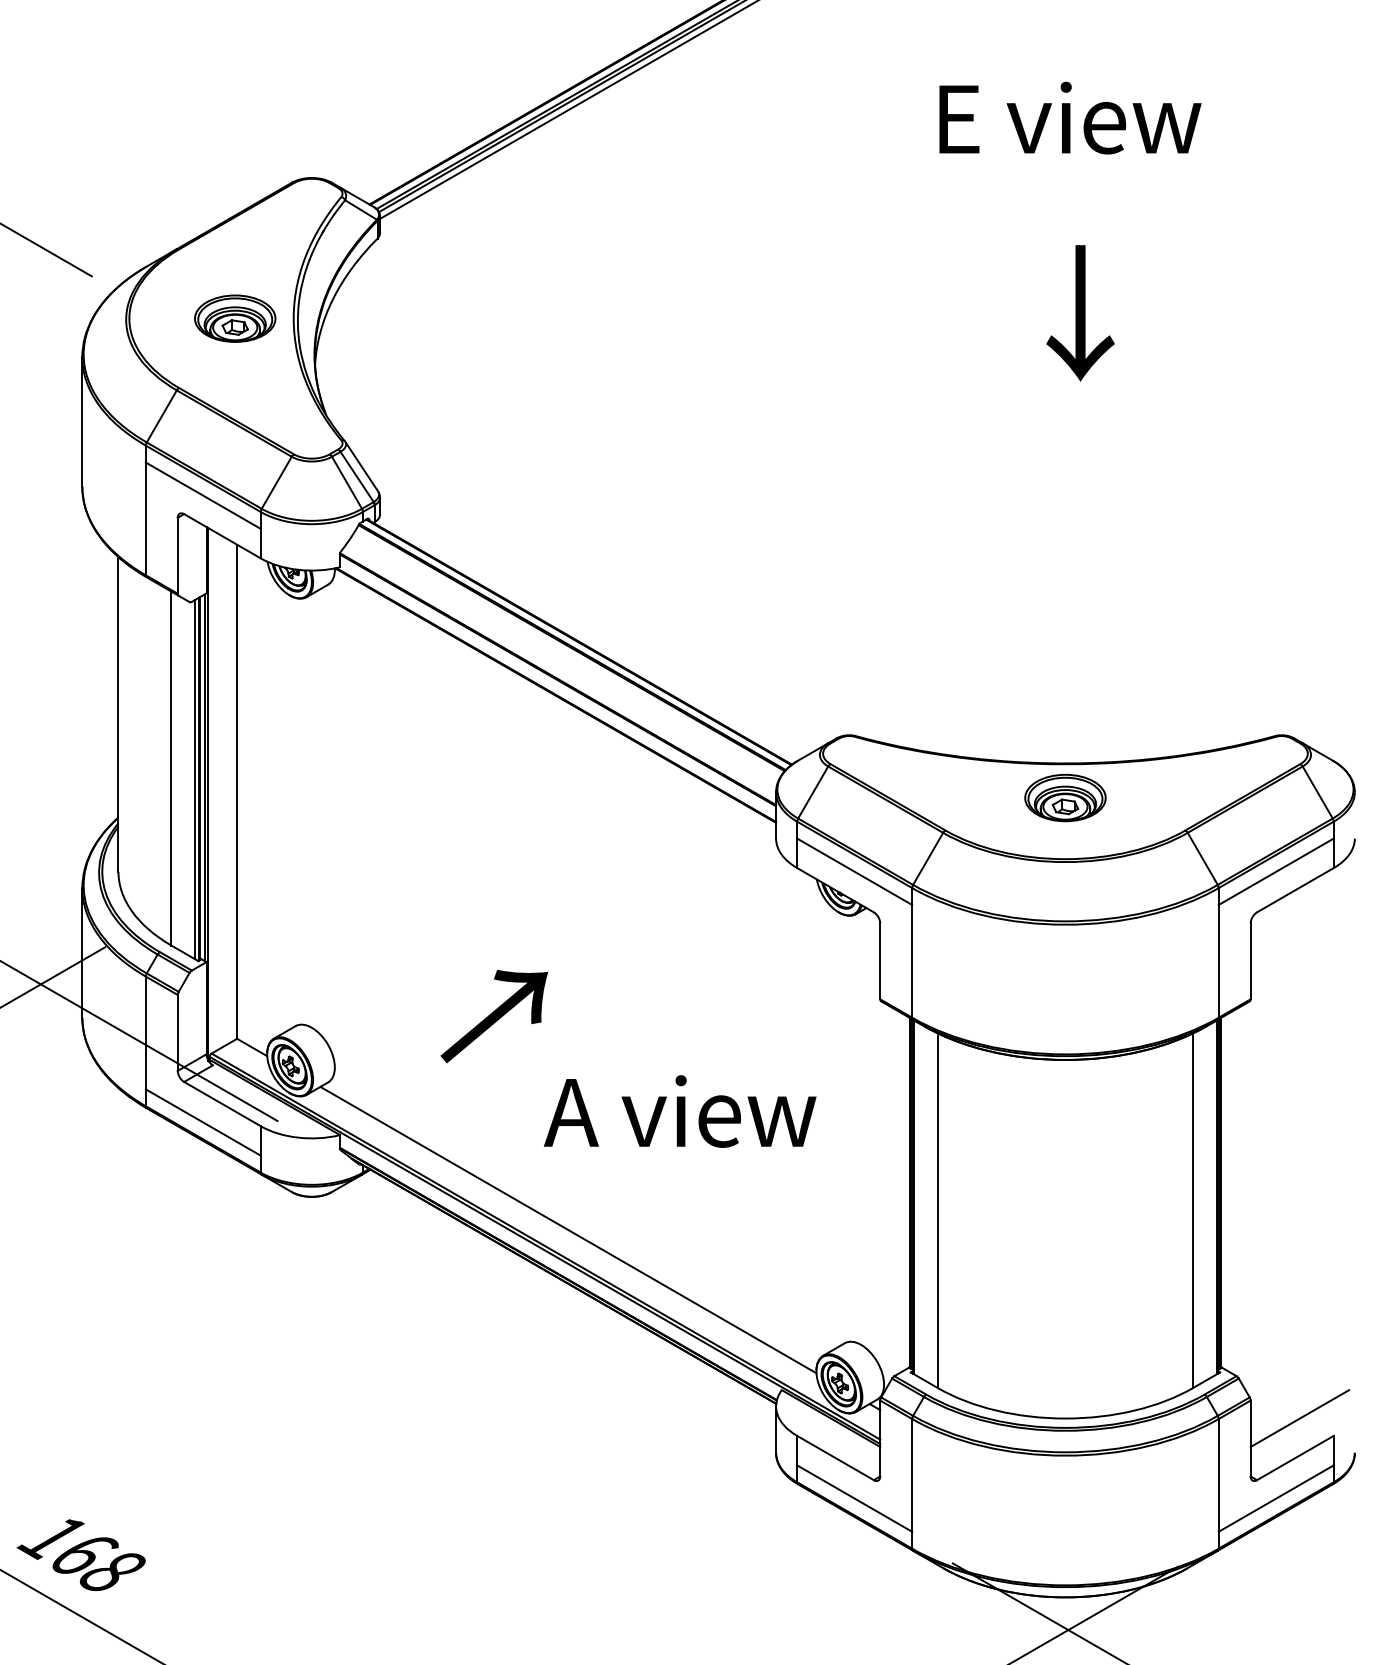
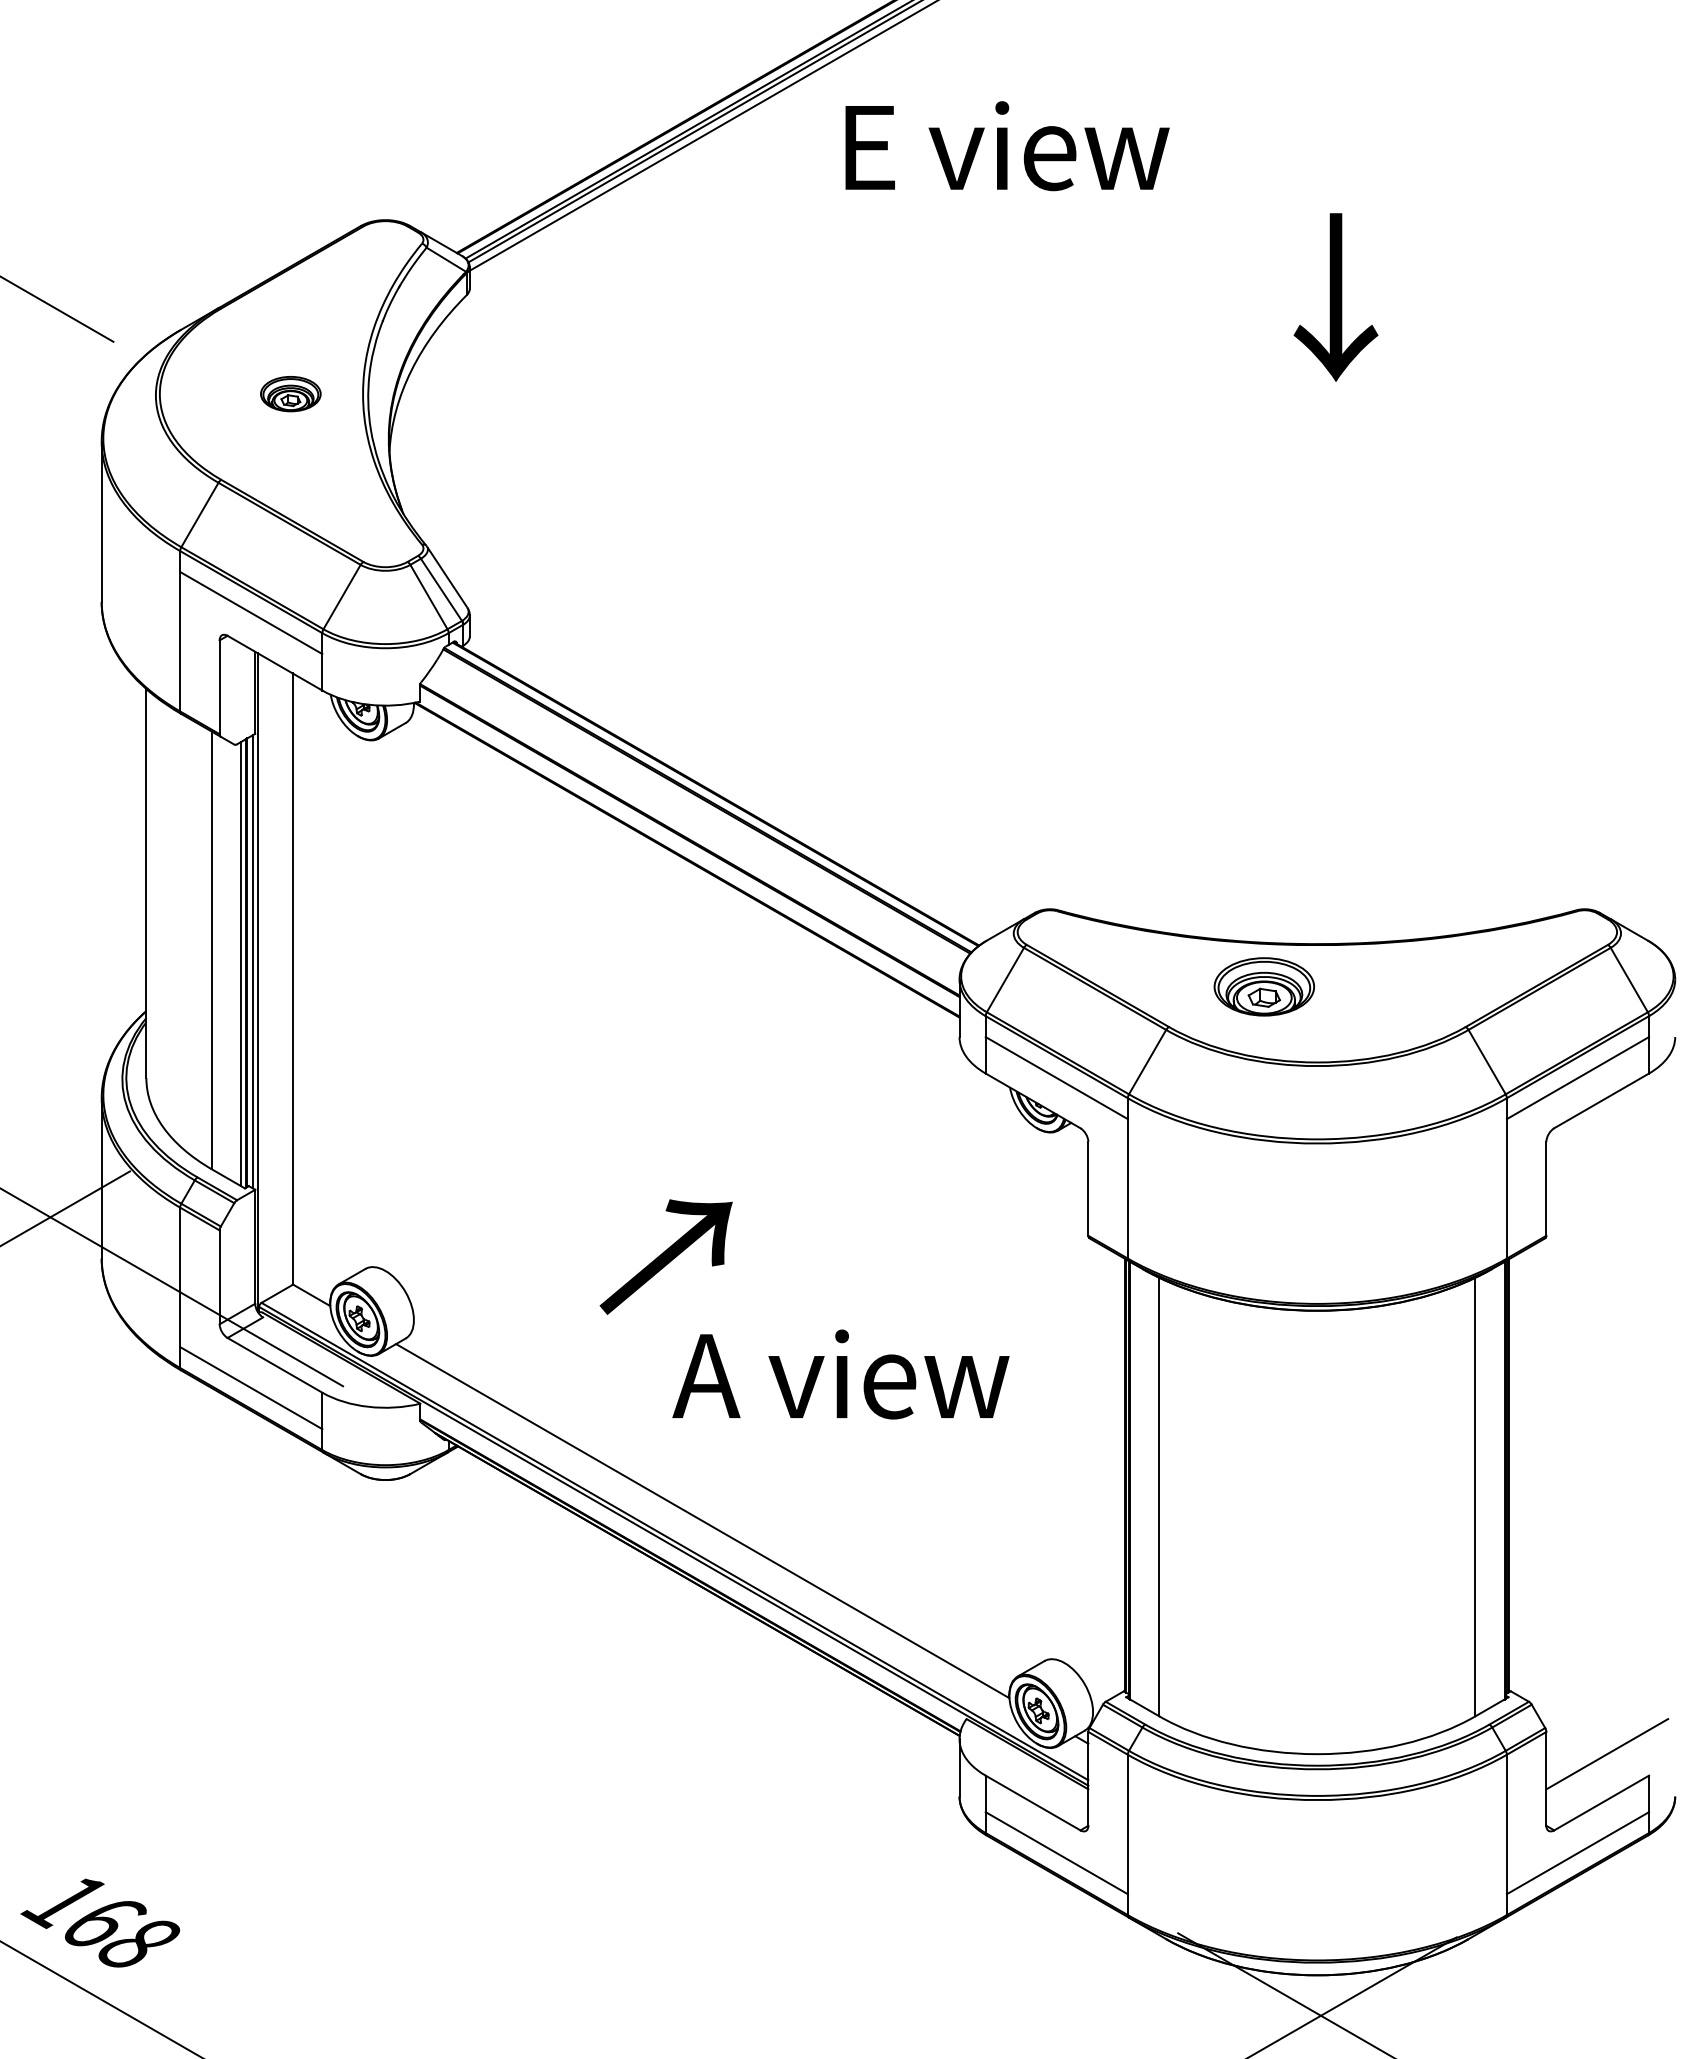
text: (1070, 118) -> (1007, 146), moved
text: (1080, 313) -> (1335, 297), moved
part: (235, 318) -> (290, 393), size x0.6
part: (1064, 797) -> (1263, 986), moved
text: (493, 1016) -> (665, 1256), moved

